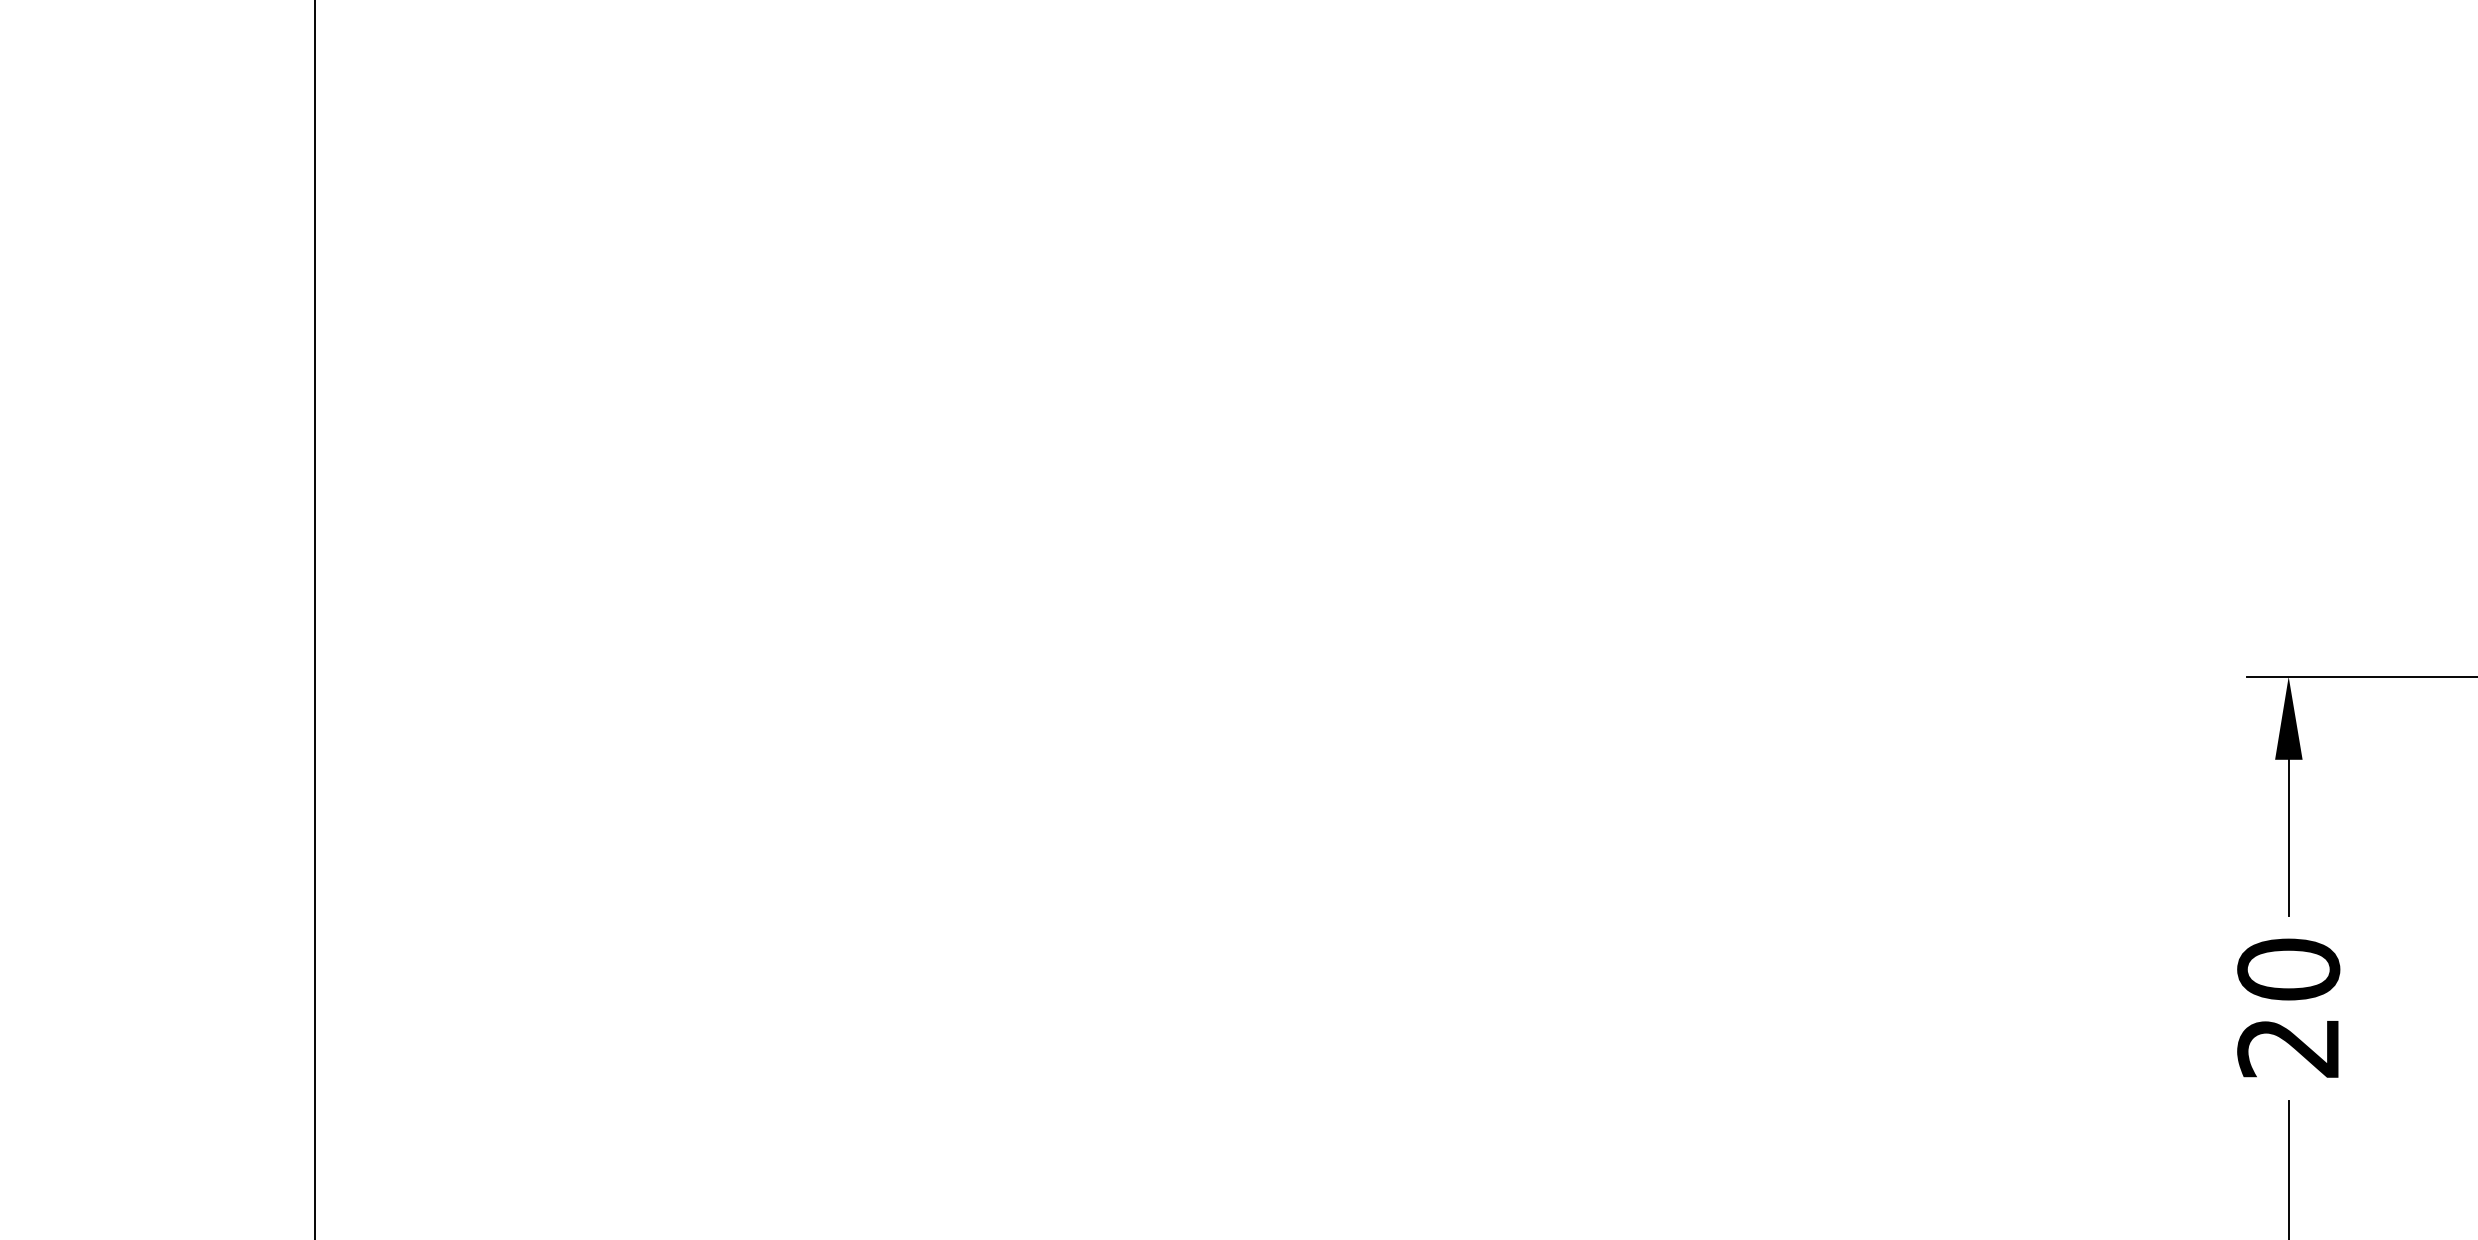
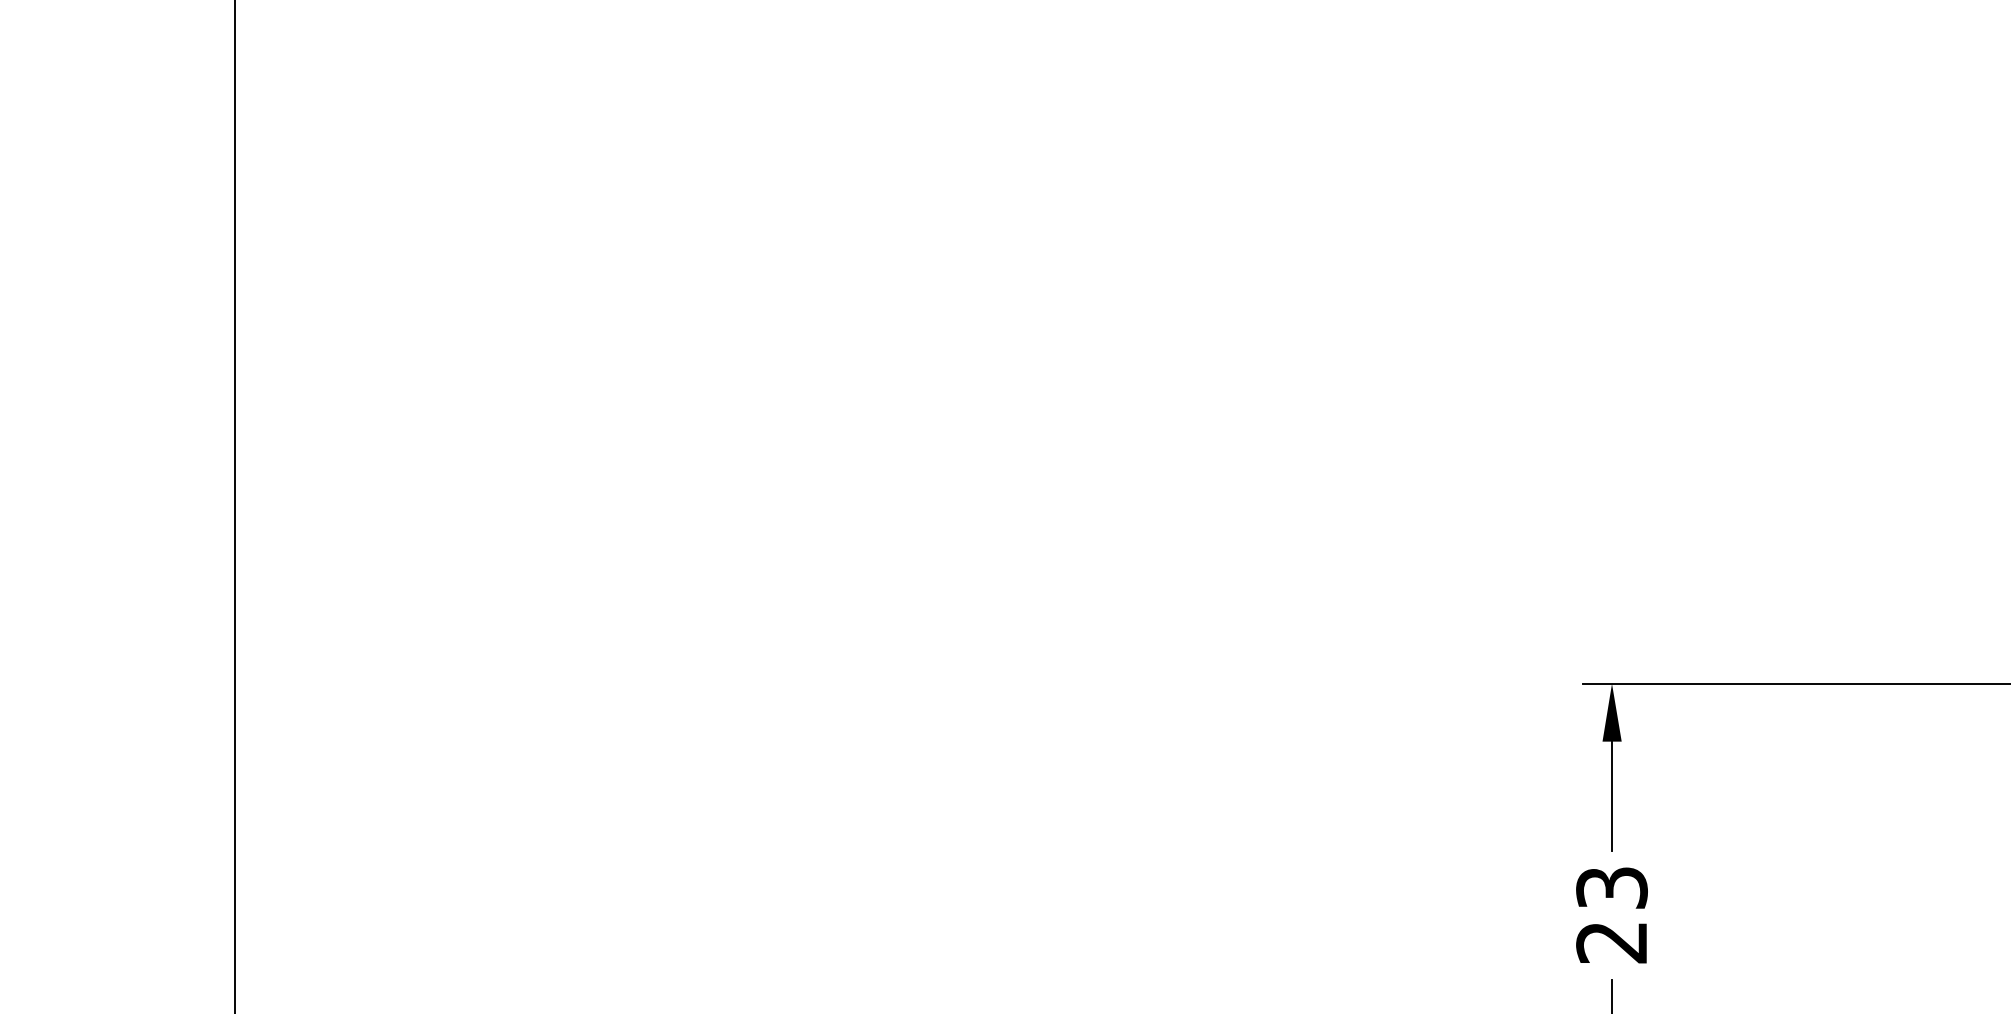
text: (2287, 968) -> (1611, 887), 20 -> 23

